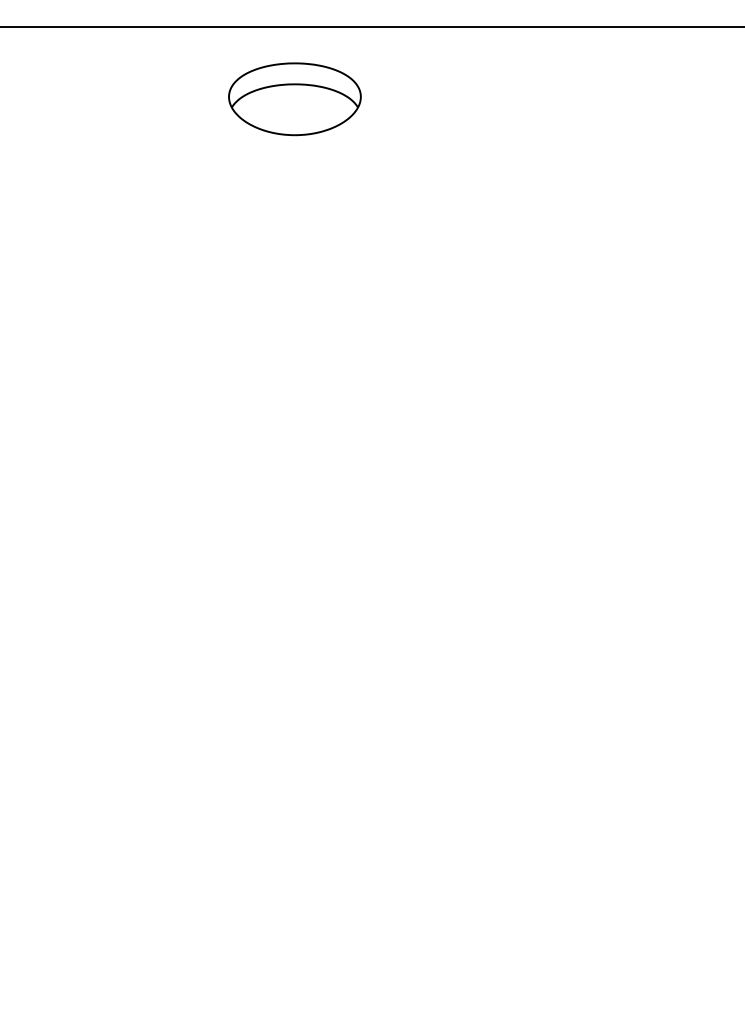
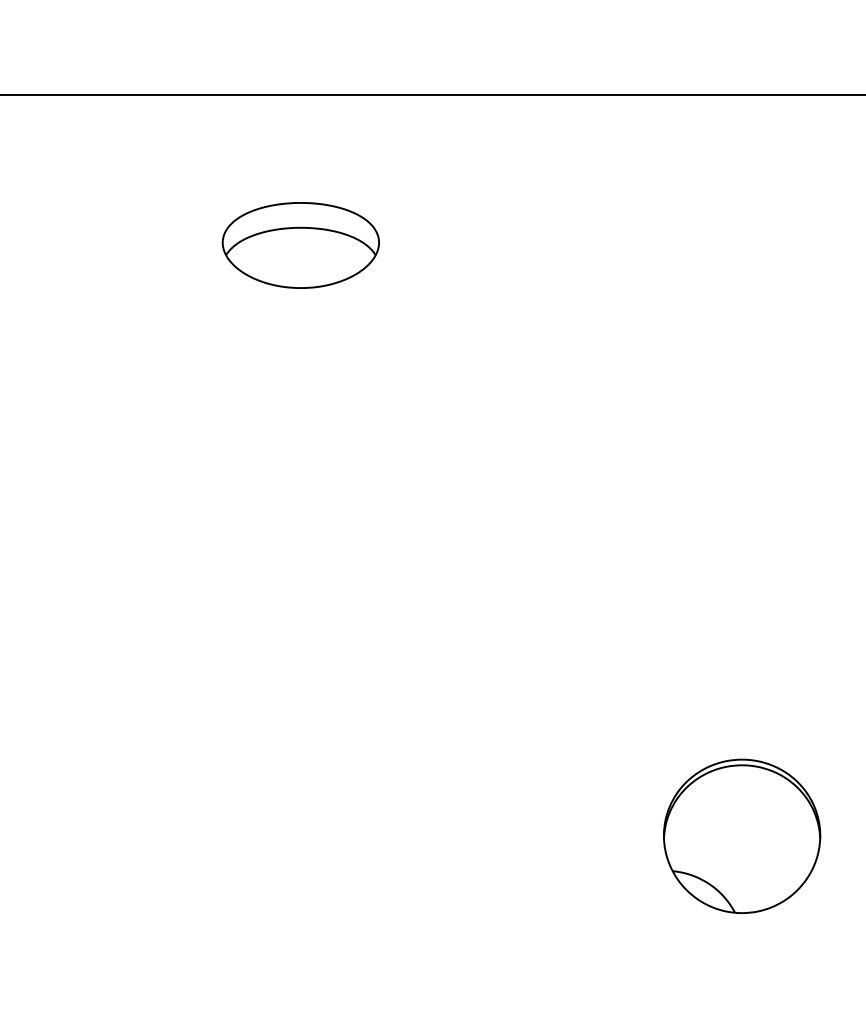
part: (294, 99) -> (300, 245), moved
part: (615, 652) -> (741, 836), added

